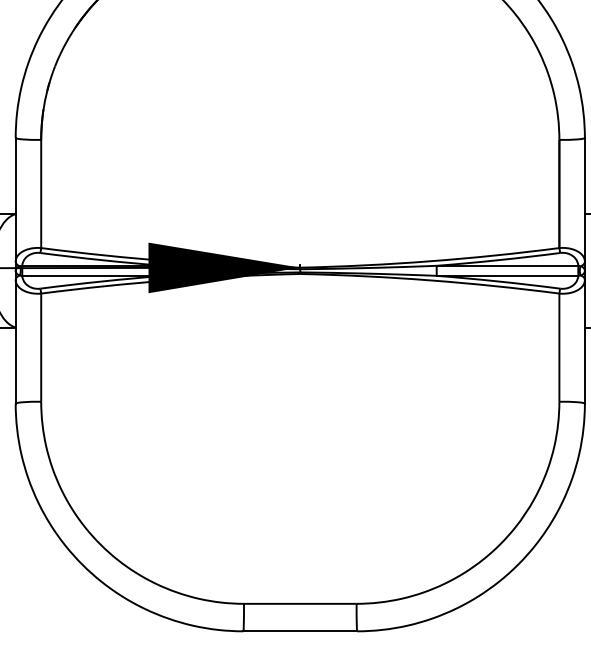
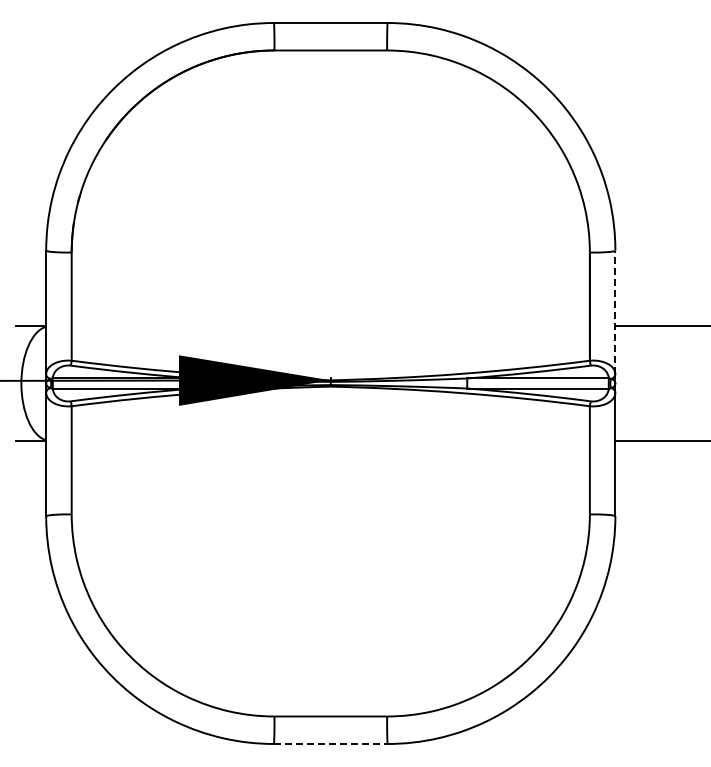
line: (585, 199) -> (615, 312), solid -> dashed
line: (300, 630) -> (330, 743), solid -> dashed

